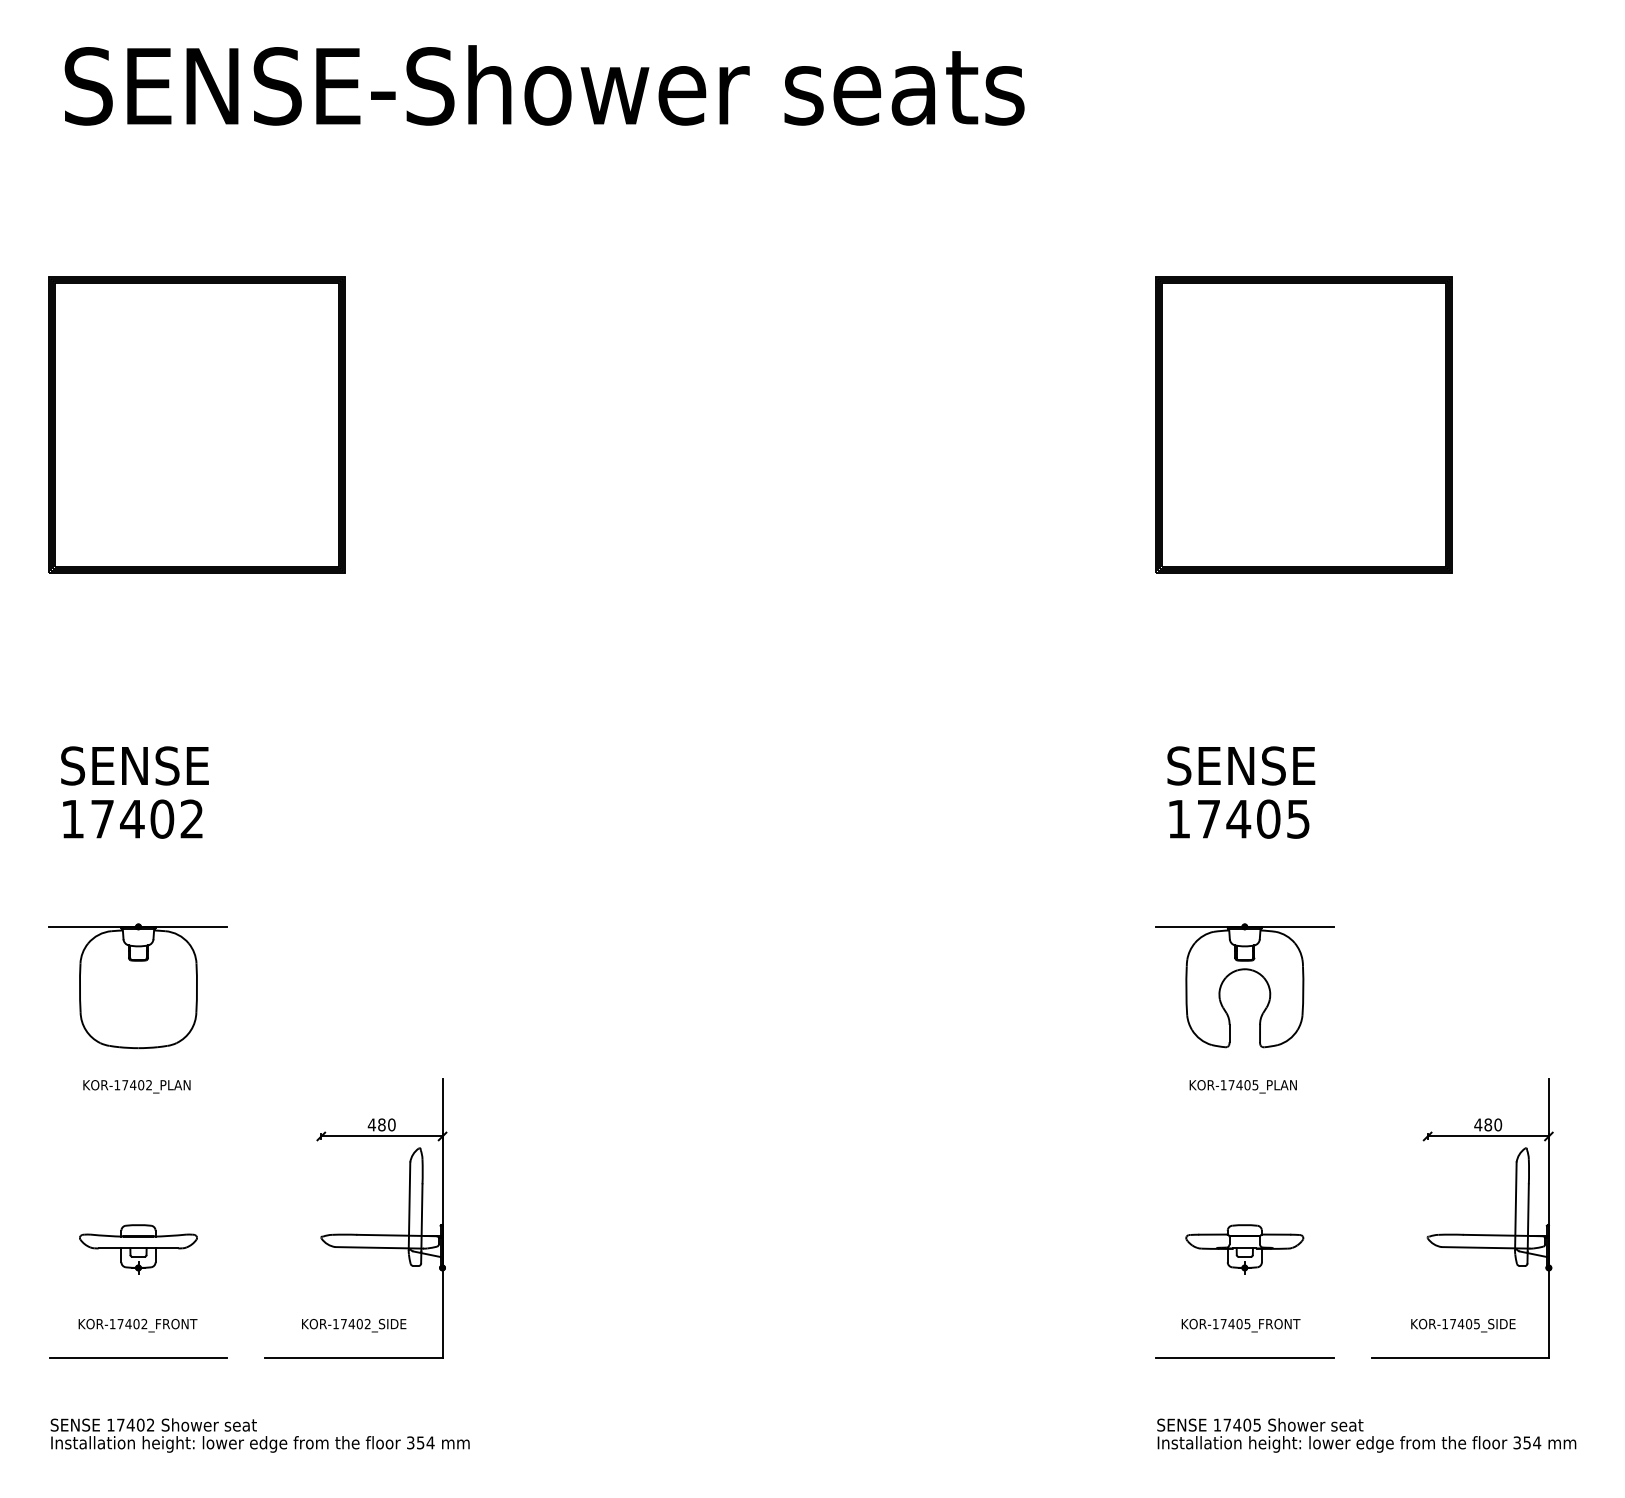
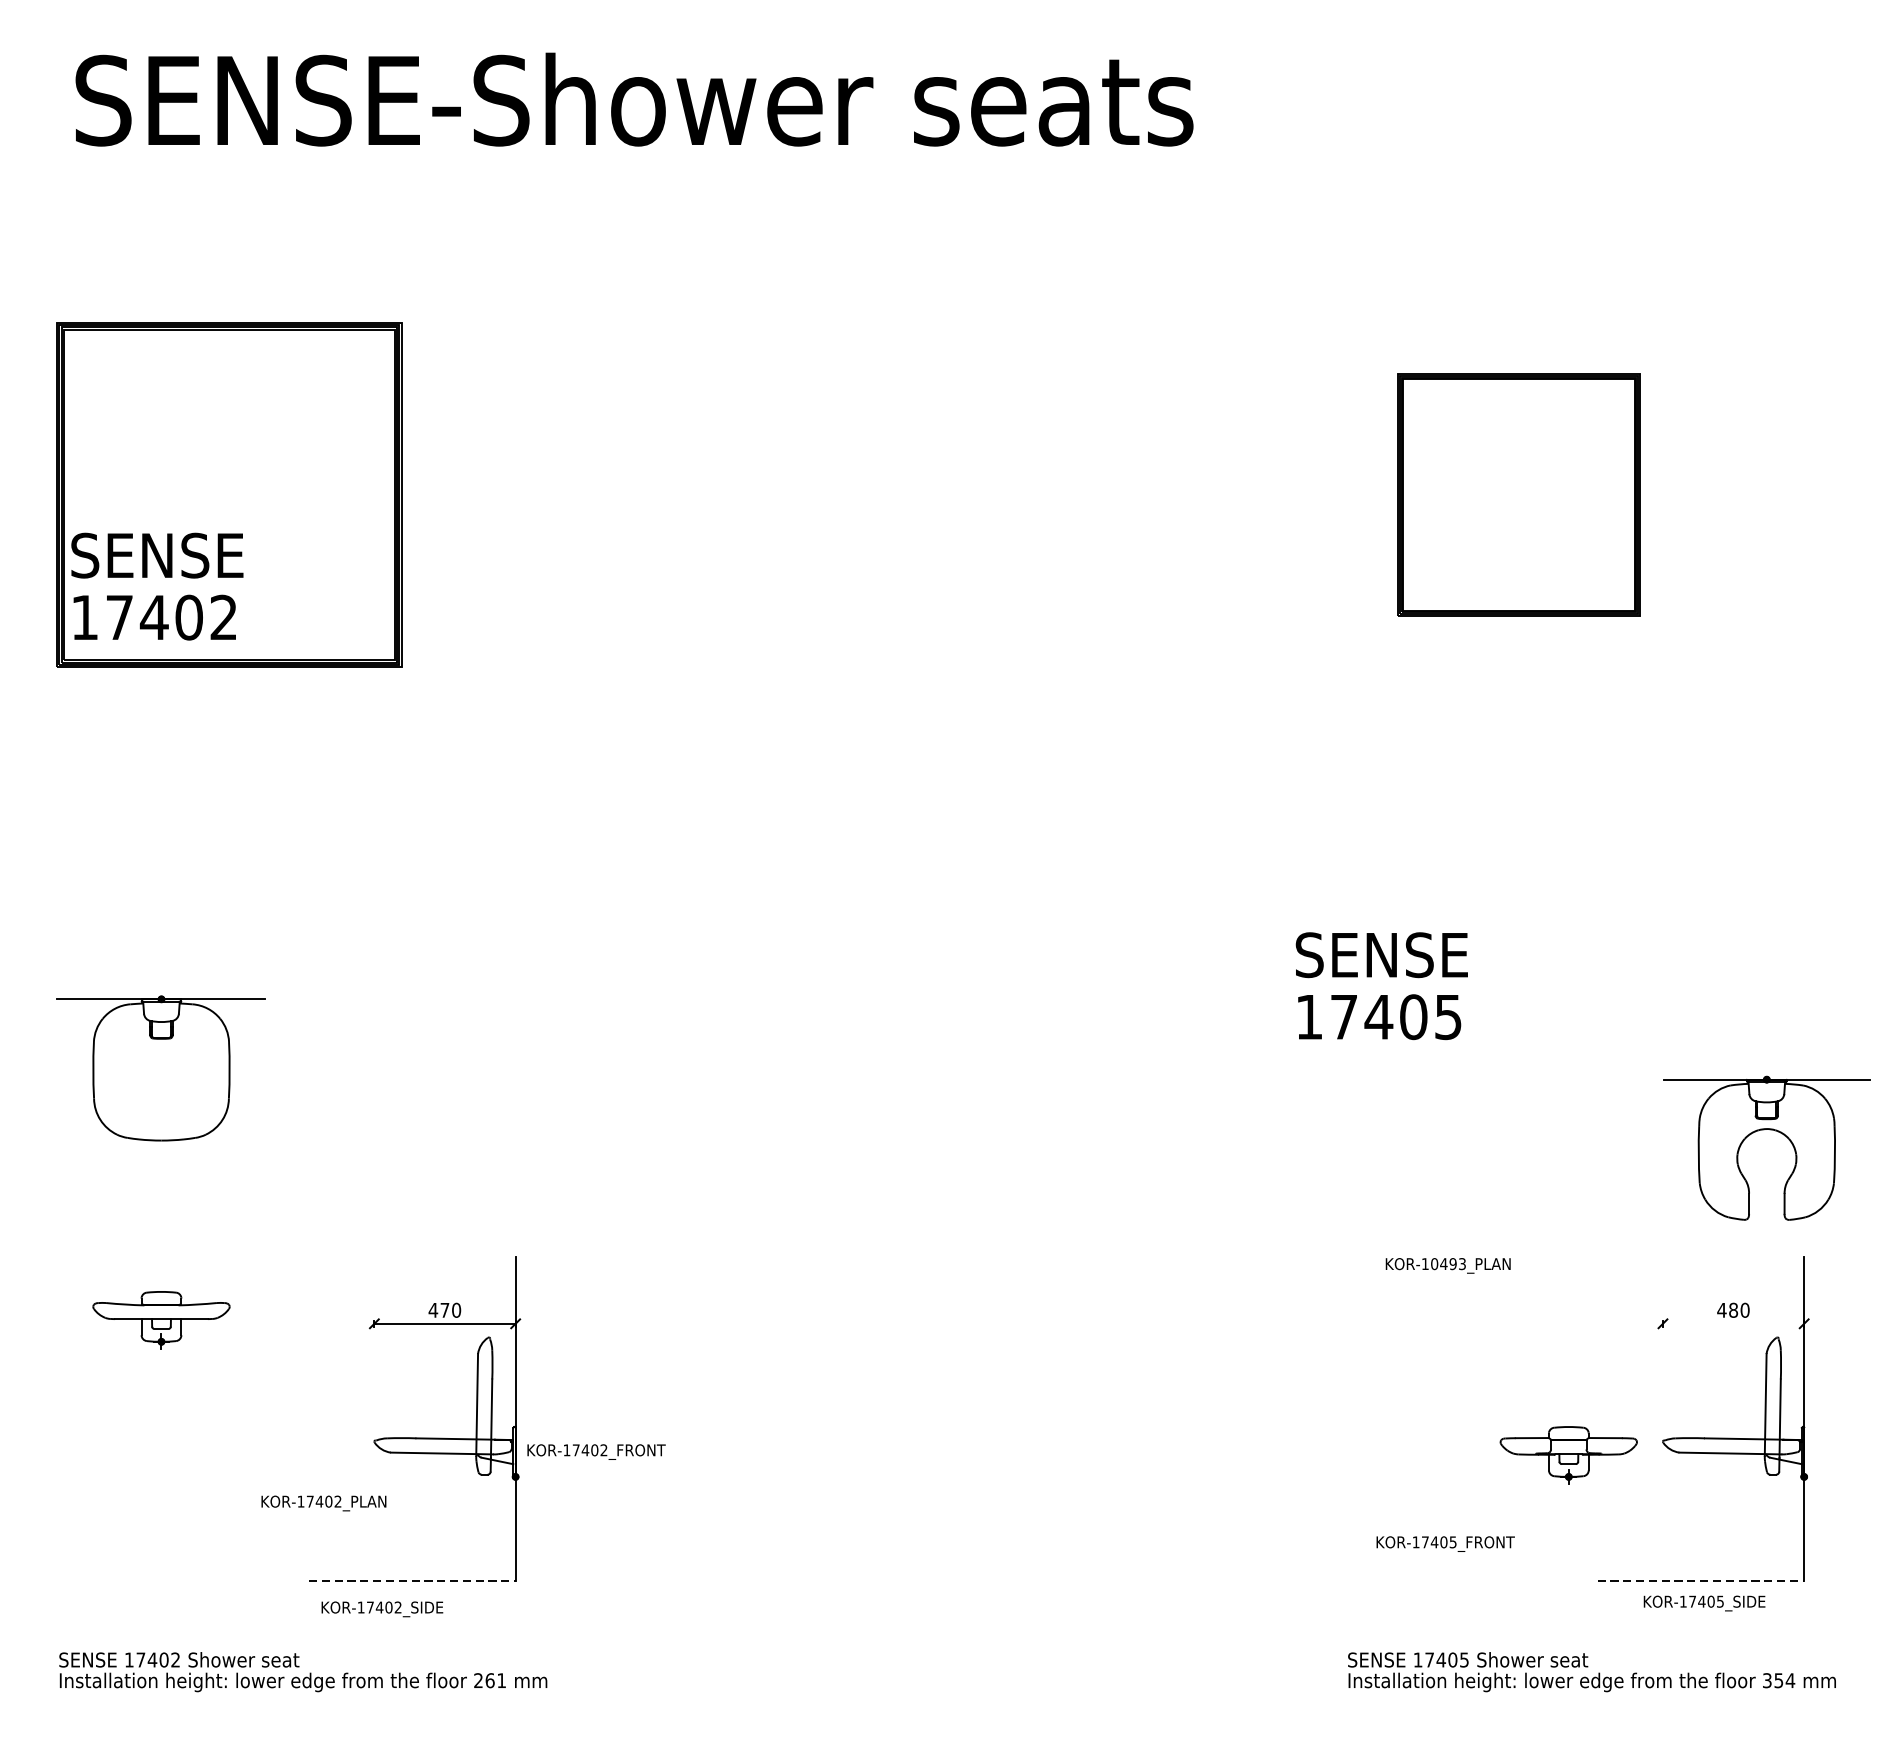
part: (1303, 424) -> (1518, 494), size x0.7
text: (134, 792) -> (156, 586), moved
text: (1241, 792) -> (1382, 986), moved
part: (1244, 970) -> (1766, 1130), moved
part: (137, 986) -> (160, 1068), moved
text: (1243, 1085) -> (1448, 1264), KOR-17405_PLAN -> KOR-10493_PLAN
text: (136, 1086) -> (323, 1503), moved
text: (381, 1124) -> (444, 1309), 480 -> 470
line: (1487, 1136) -> (1732, 1323), removed
part: (138, 1249) -> (161, 1320), moved
part: (1244, 1249) -> (1568, 1455), moved
text: (137, 1325) -> (595, 1451), moved
text: (354, 1325) -> (382, 1609), moved
text: (1463, 1325) -> (1704, 1603), moved
line: (138, 1357) -> (161, 1581), removed
line: (353, 1357) -> (411, 1581), solid -> dashed
line: (1244, 1357) -> (1449, 1581), removed
line: (1460, 1357) -> (1701, 1581), solid -> dashed
text: (420, 1442) -> (489, 1680), 354 -> 261

